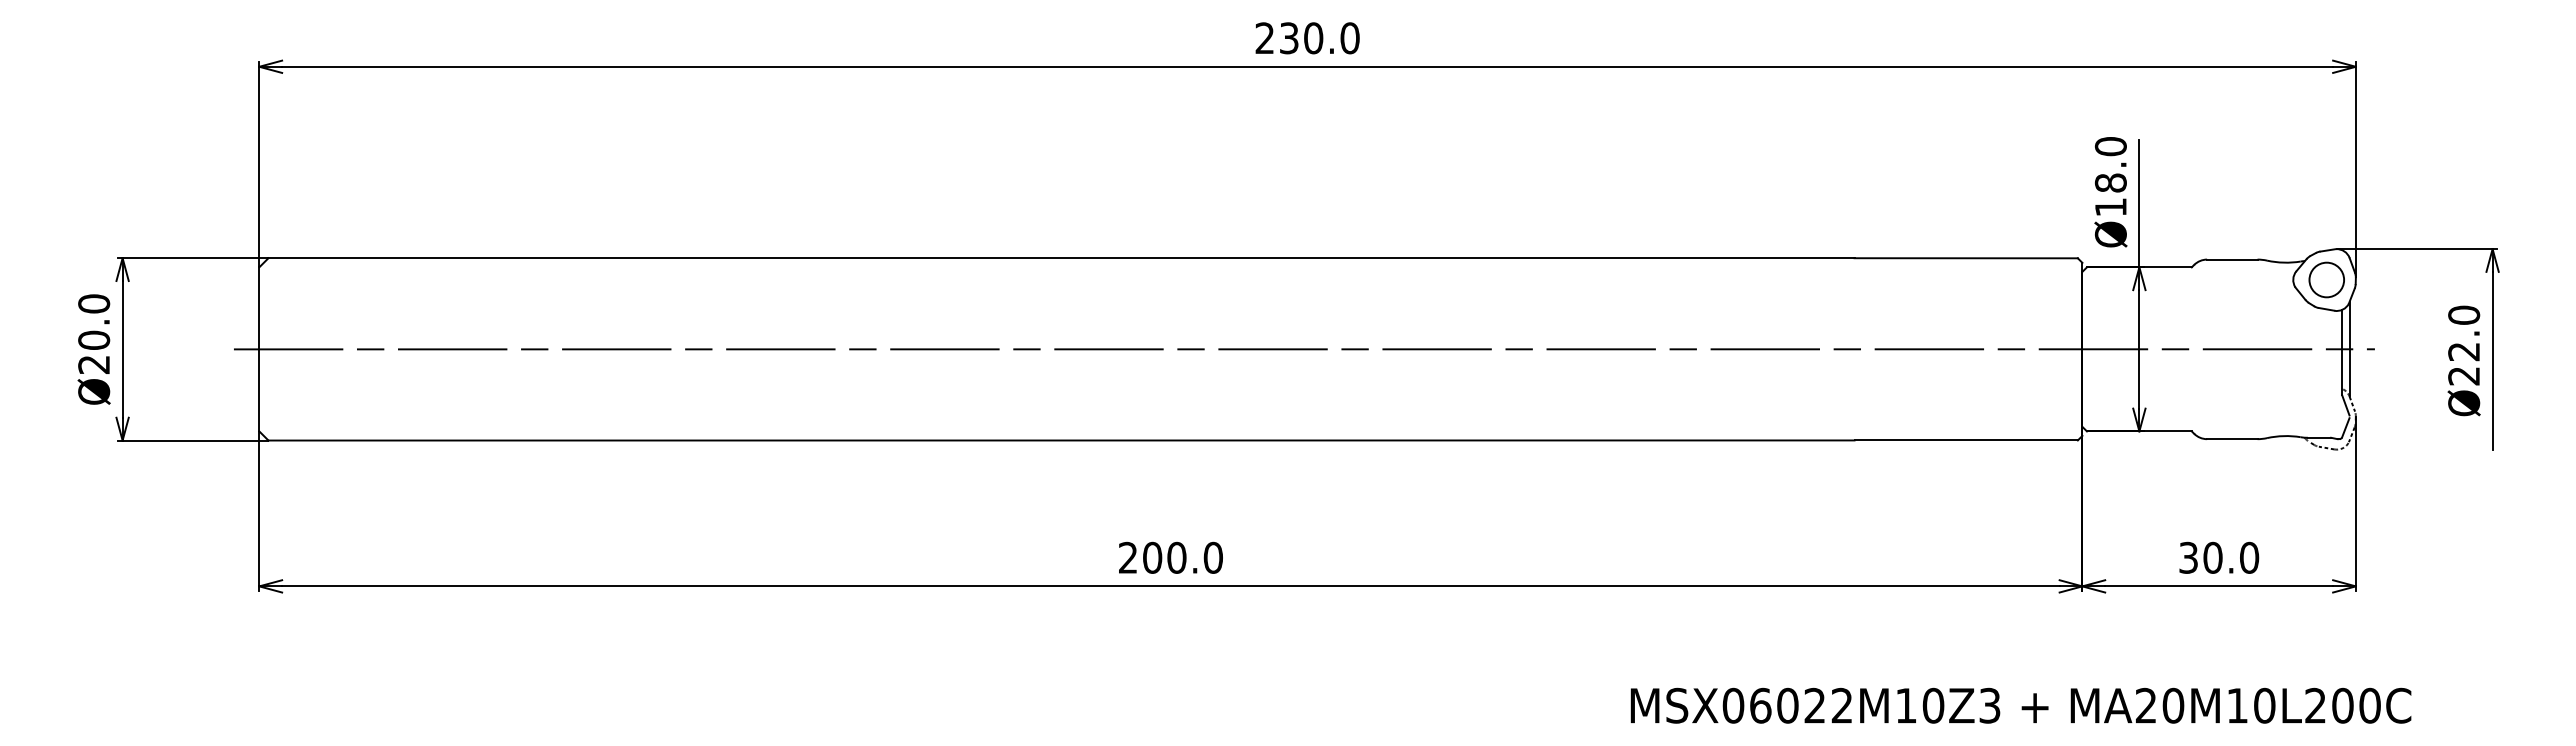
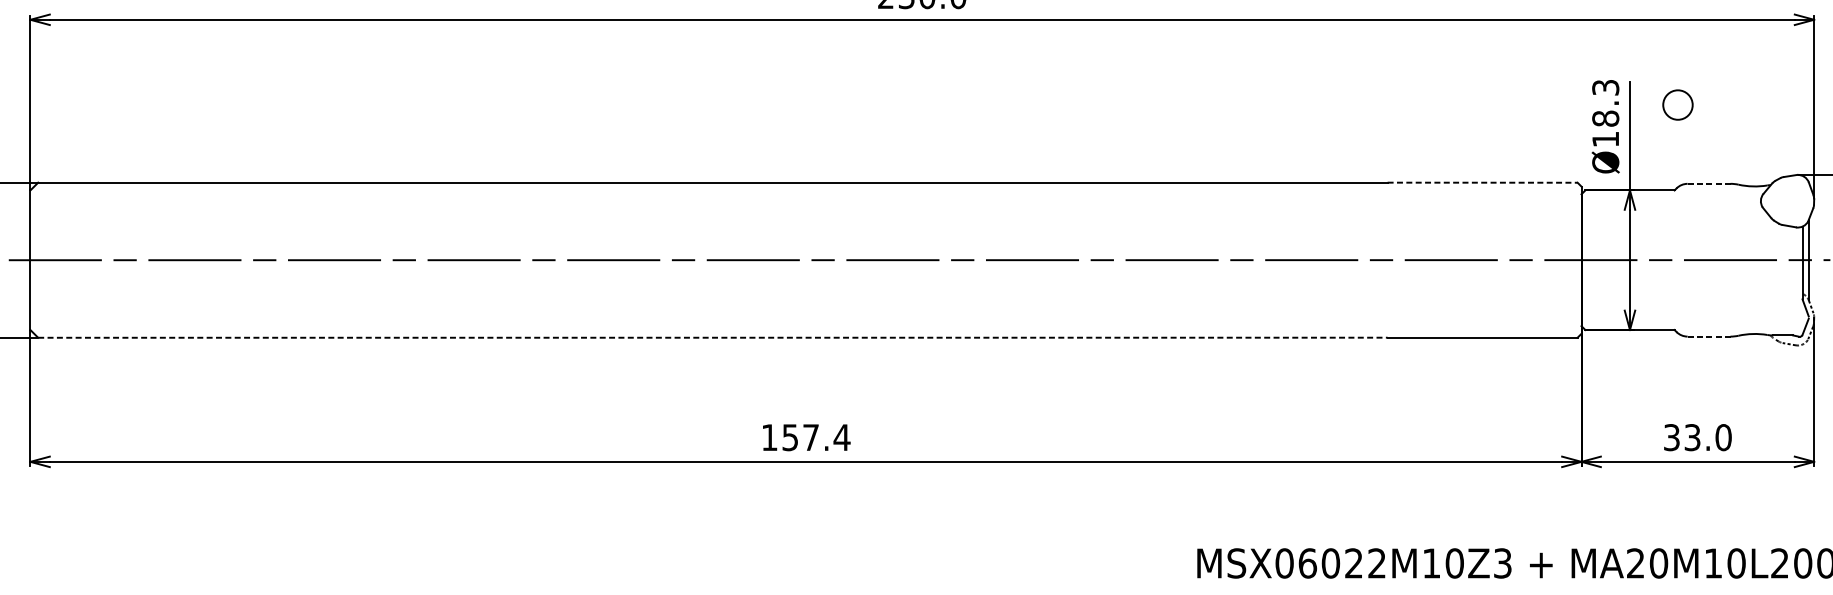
text: (2110, 146) -> (1605, 87), Ø18.0 -> Ø18.3
line: (1966, 258) -> (1482, 182), solid -> dashed
line: (2232, 259) -> (1709, 183), solid -> dashed
circle: (2326, 279) -> (1677, 104), moved
line: (2232, 439) -> (1709, 336), solid -> dashed
line: (1062, 440) -> (713, 337), solid -> dashed
text: (1171, 557) -> (806, 437), 200.0 -> 157.4
text: (2212, 557) -> (1692, 437), 30.0 -> 33.0

